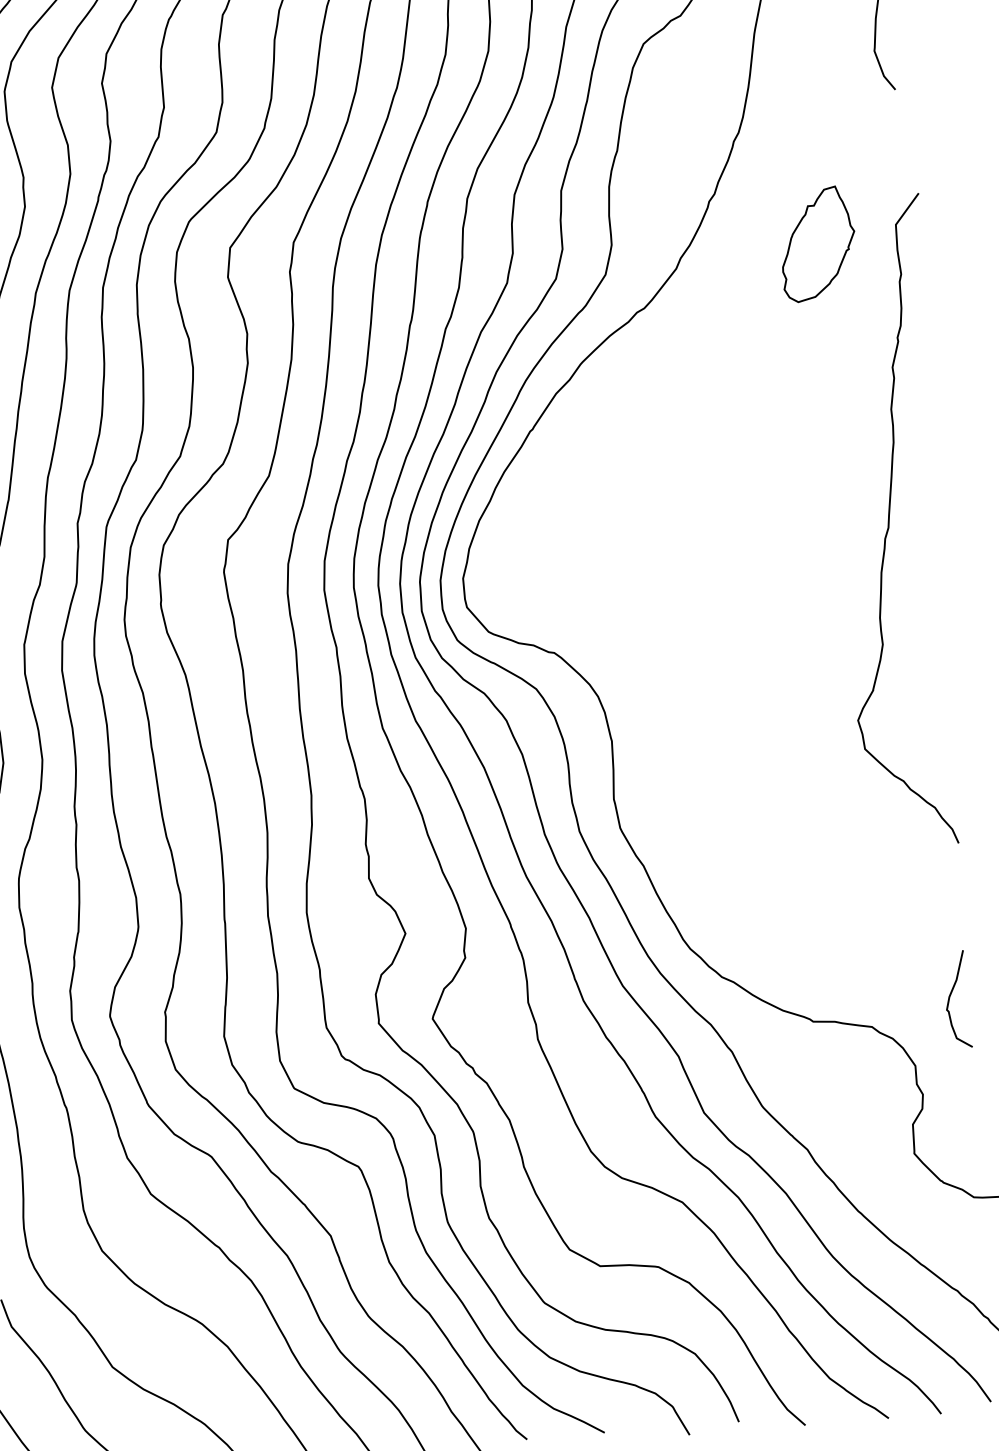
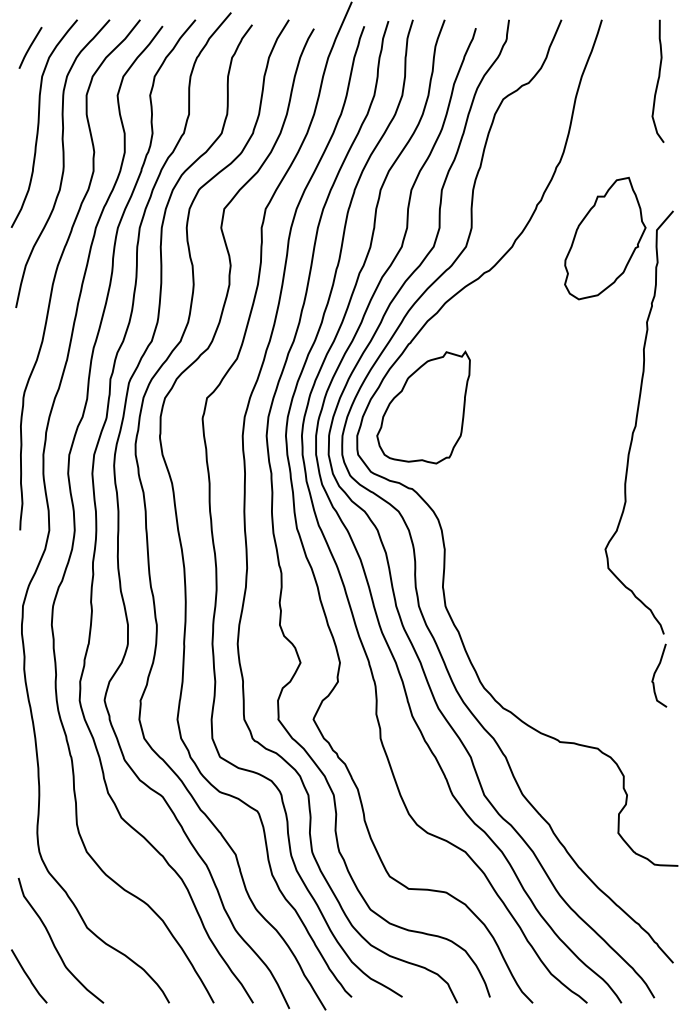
part: (818, 244) -> (605, 238), size x1.67
part: (561, 526) -> (423, 407), added
curve: (950, 998) -> (655, 674), moved

